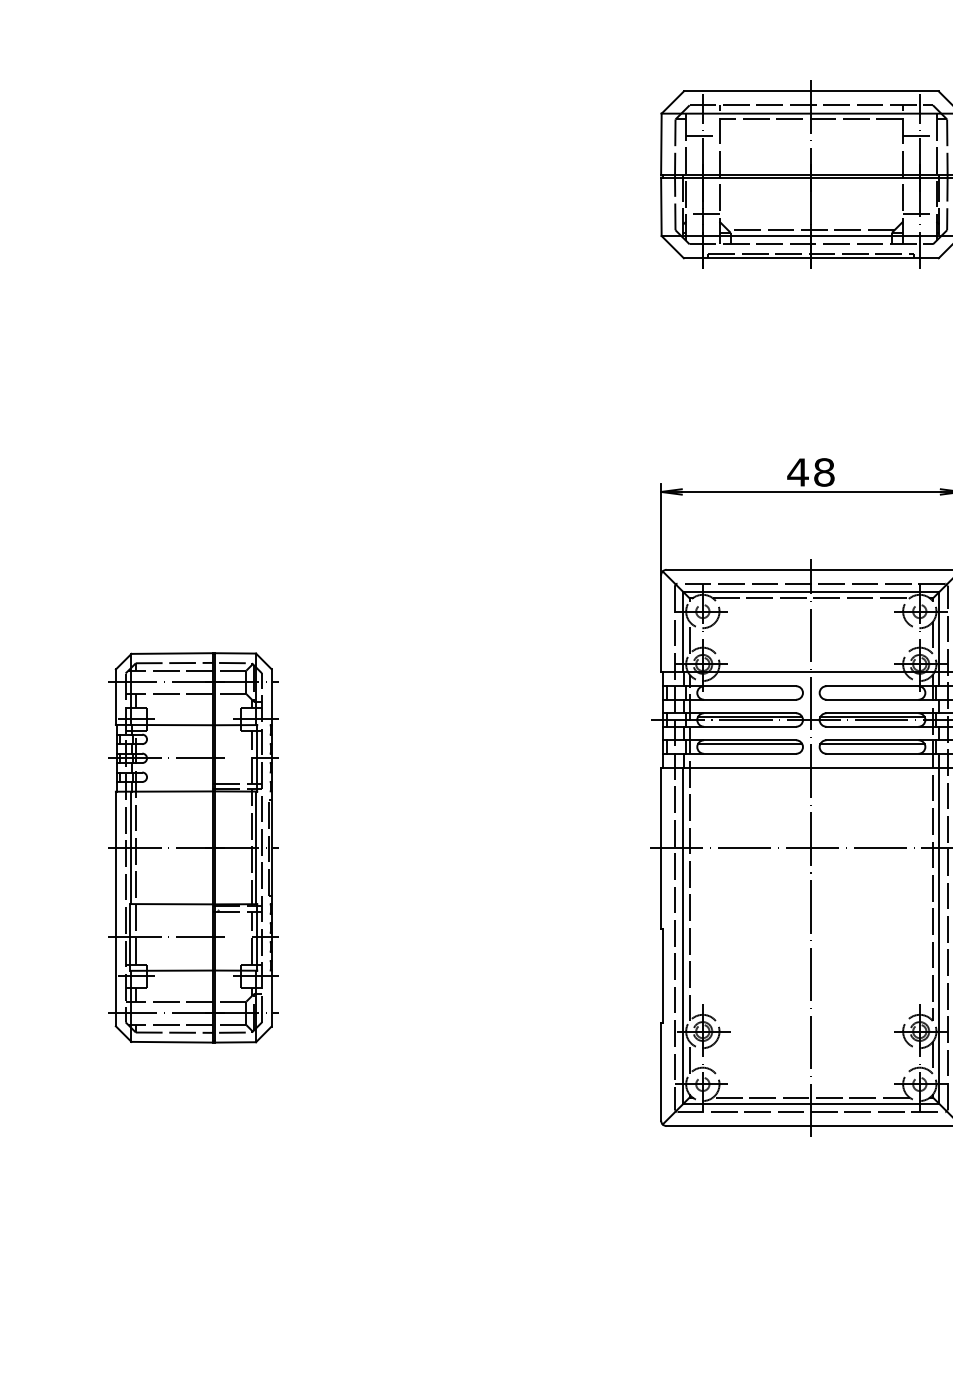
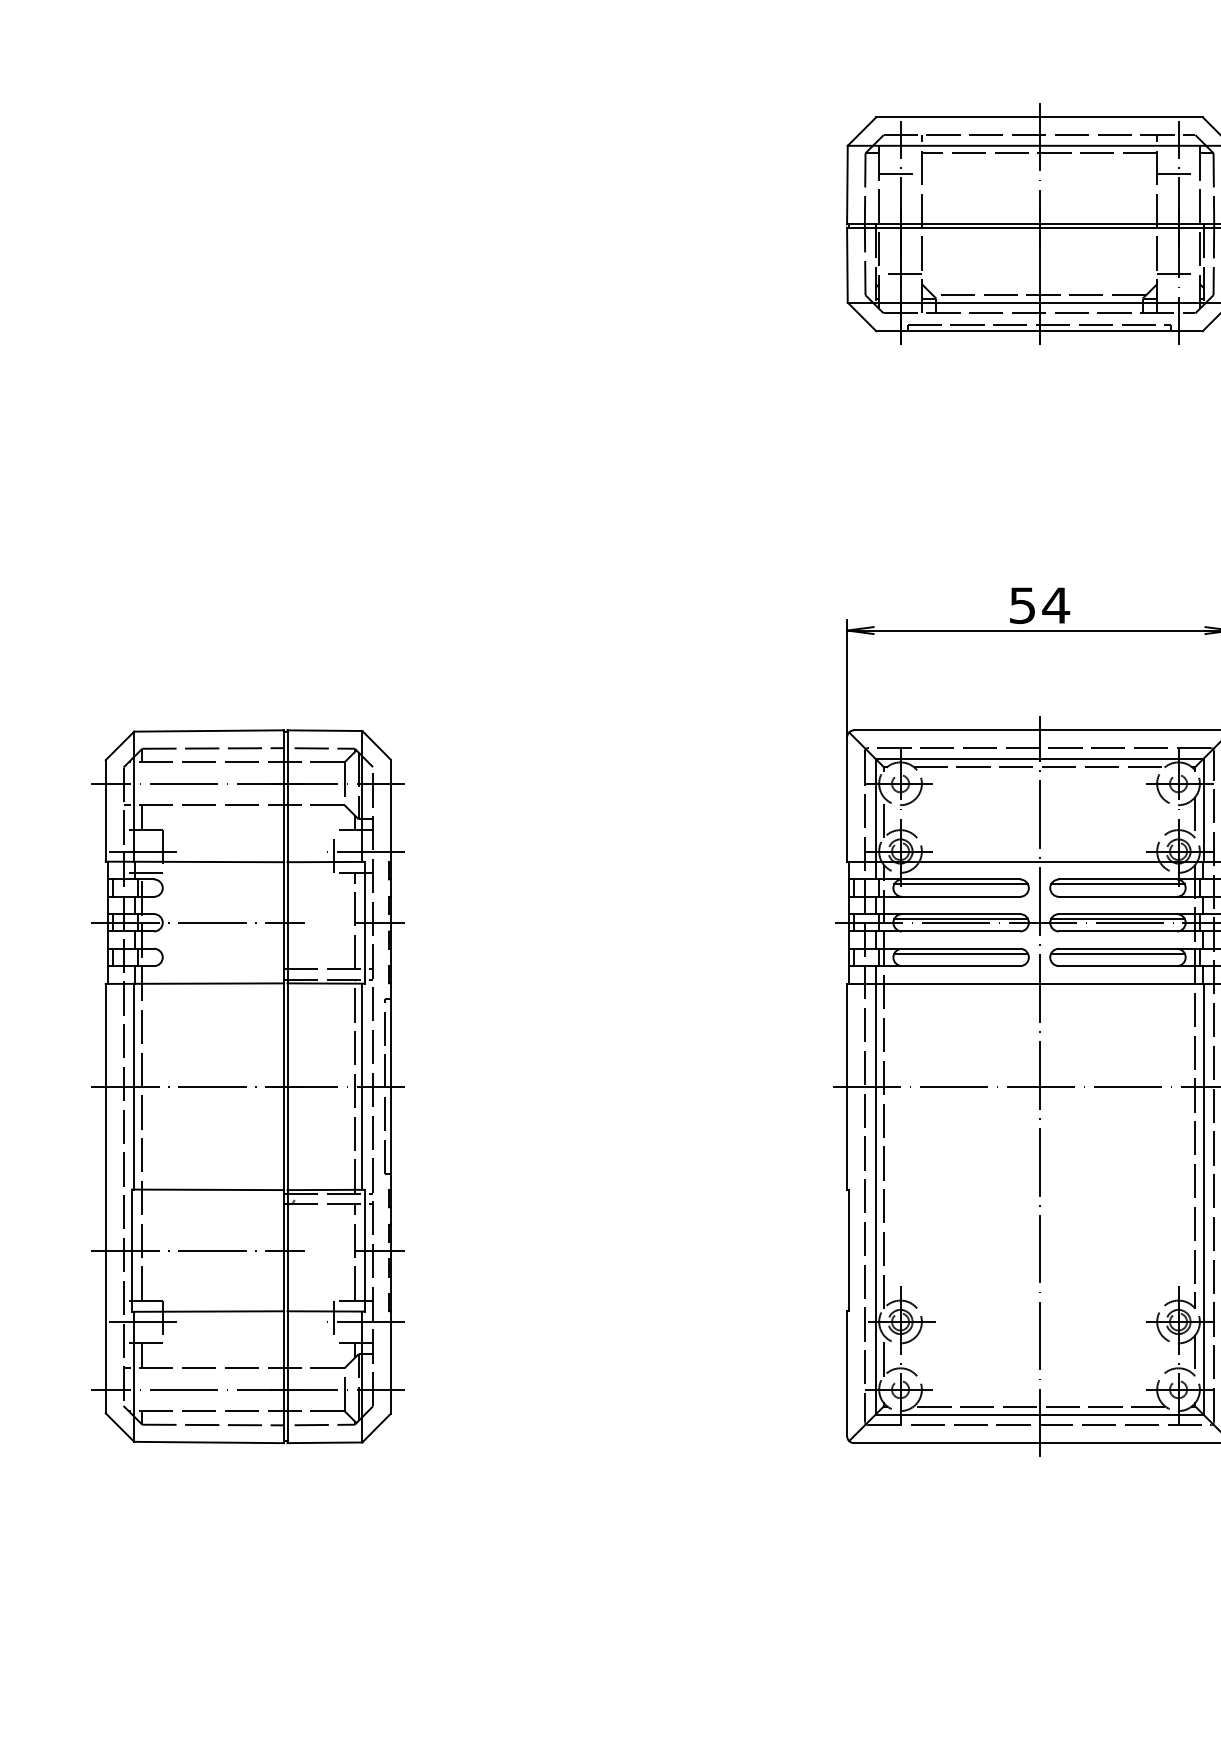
text: (811, 472) -> (1039, 605), 48 -> 54
line: (750, 690) -> (961, 884), added
line: (872, 690) -> (1117, 884), added
part: (193, 847) -> (247, 1086), size x1.43

